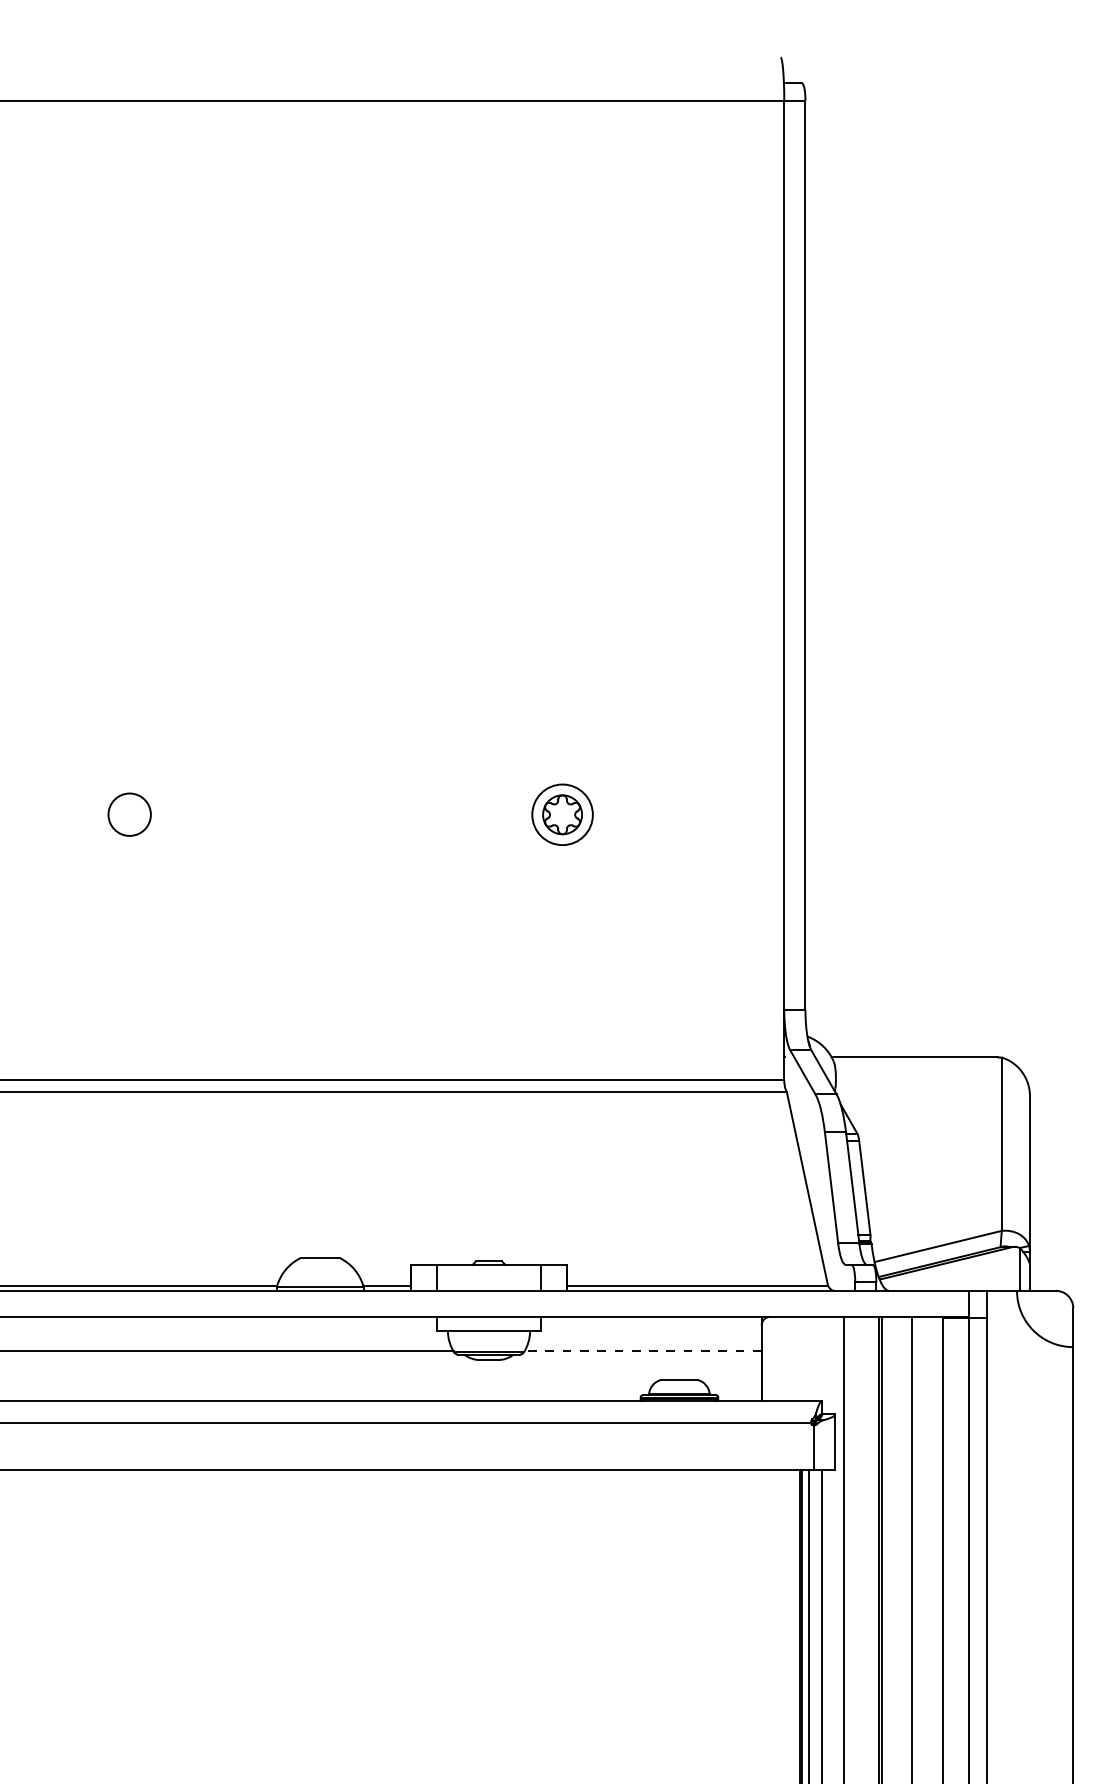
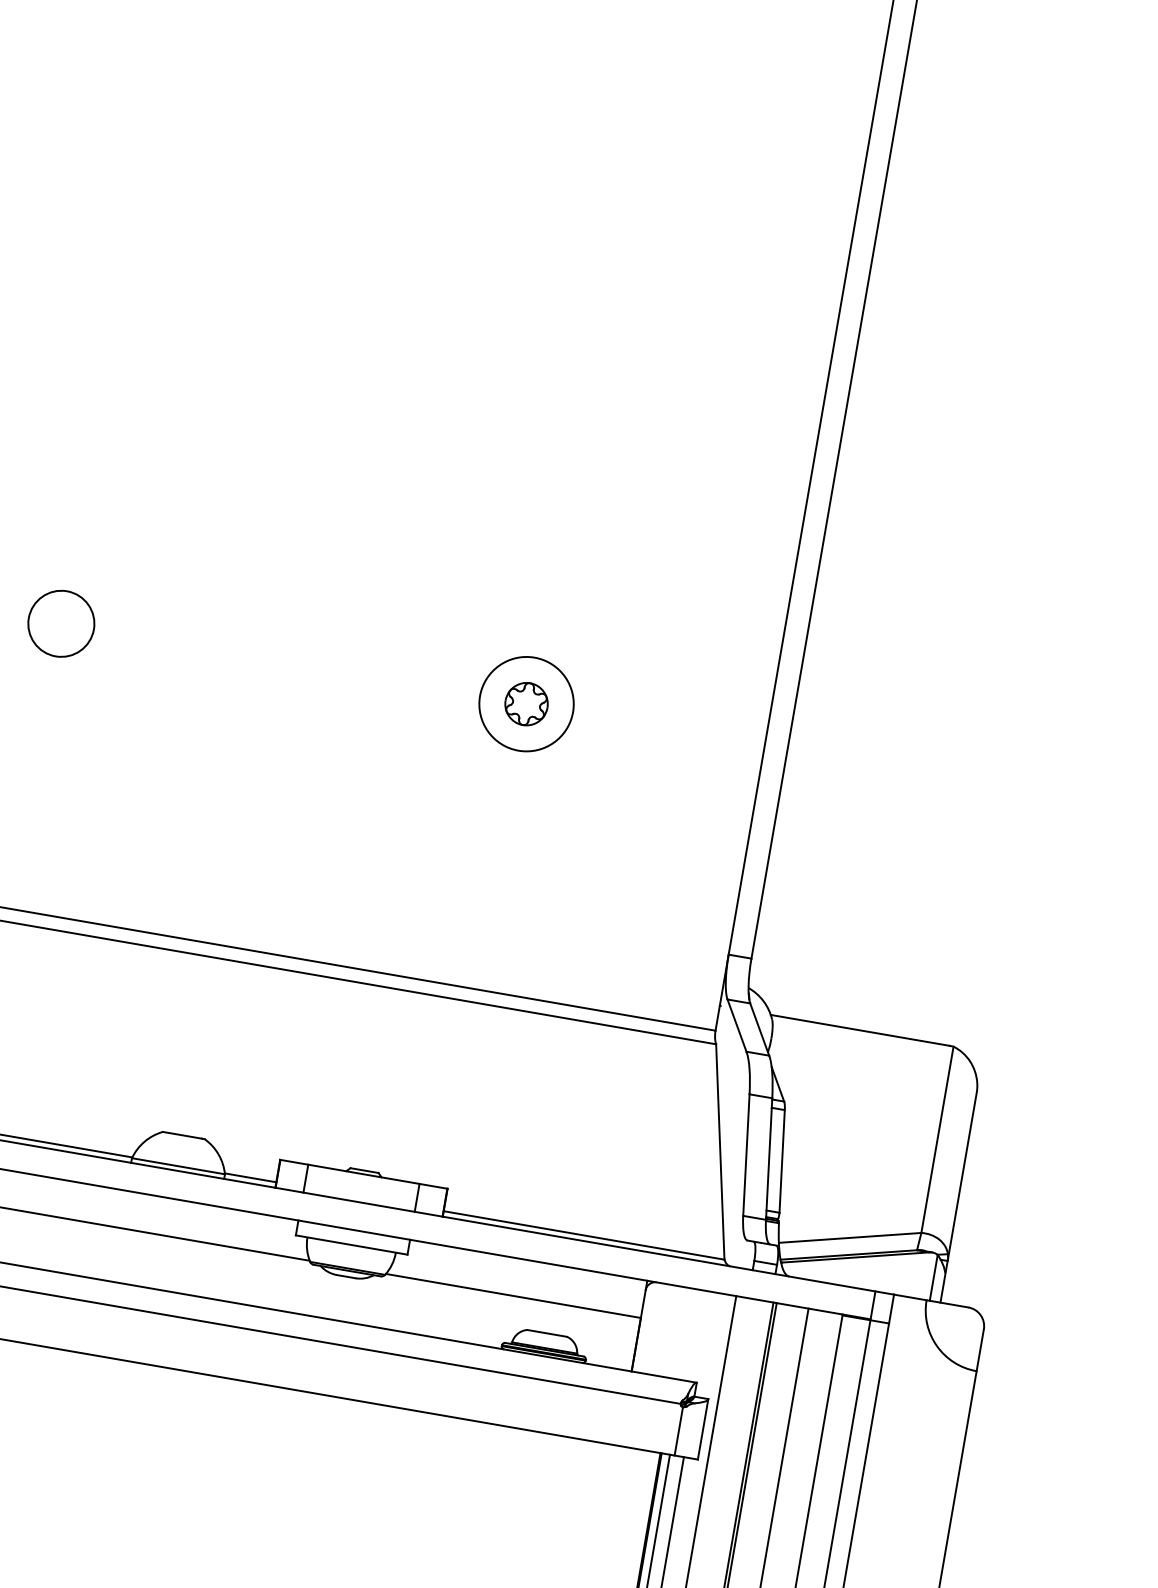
circle: (129, 814) -> (61, 623), size x1.43
circle: (562, 814) -> (526, 703), size x1.43
line: (643, 1351) -> (513, 1296), dashed -> solid

